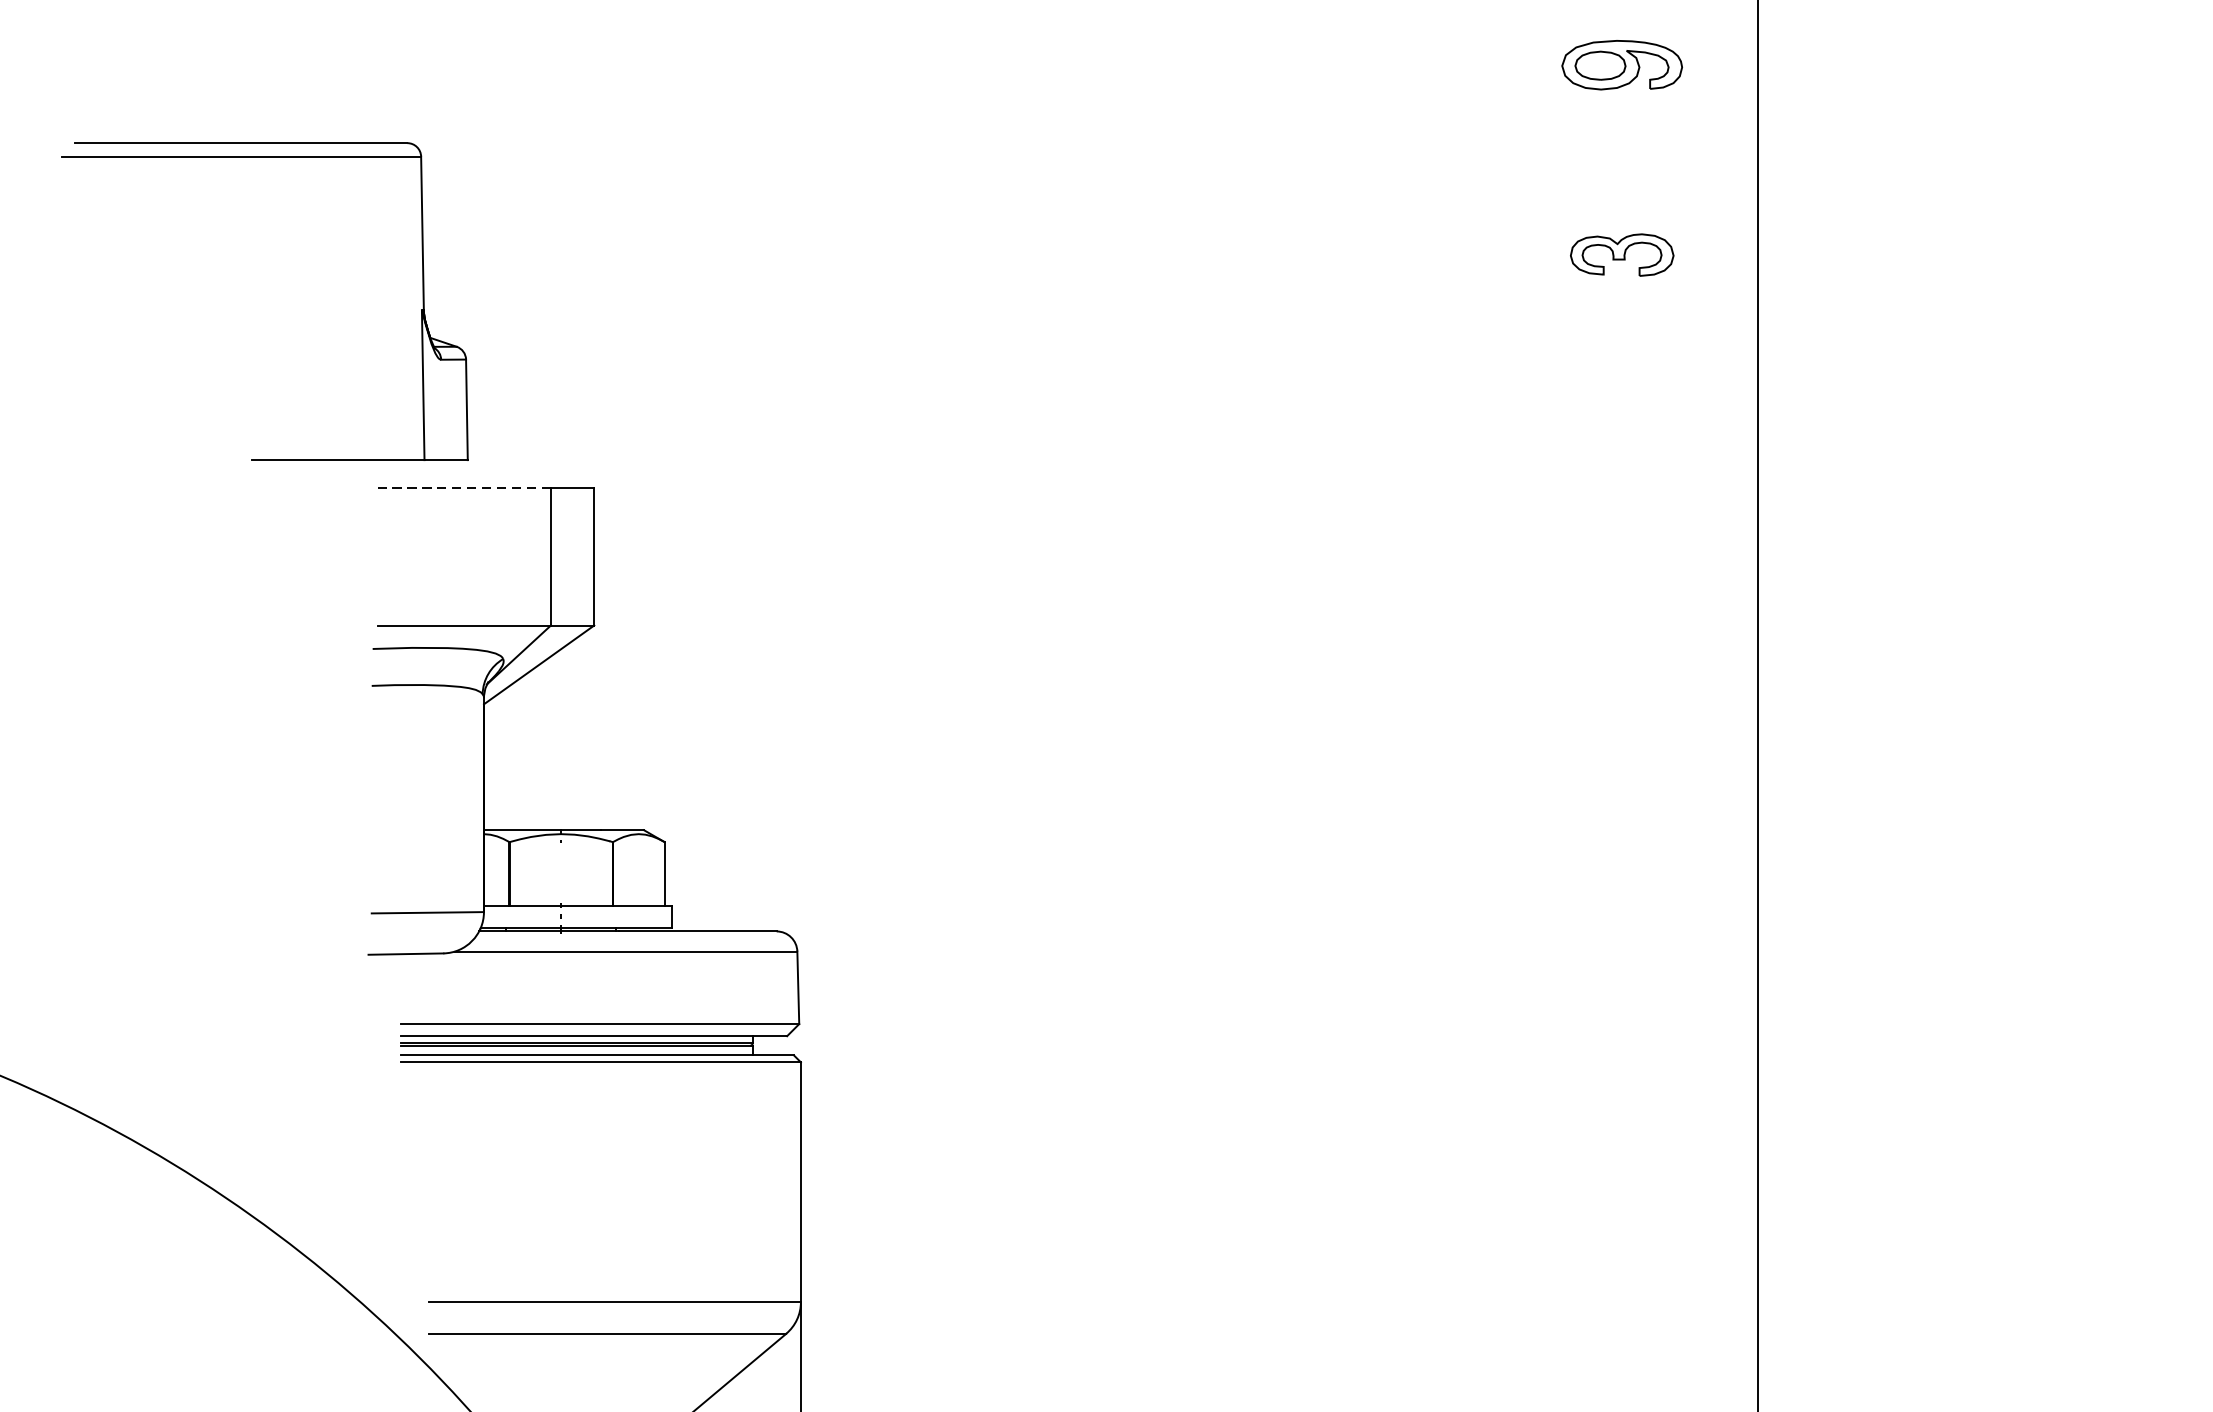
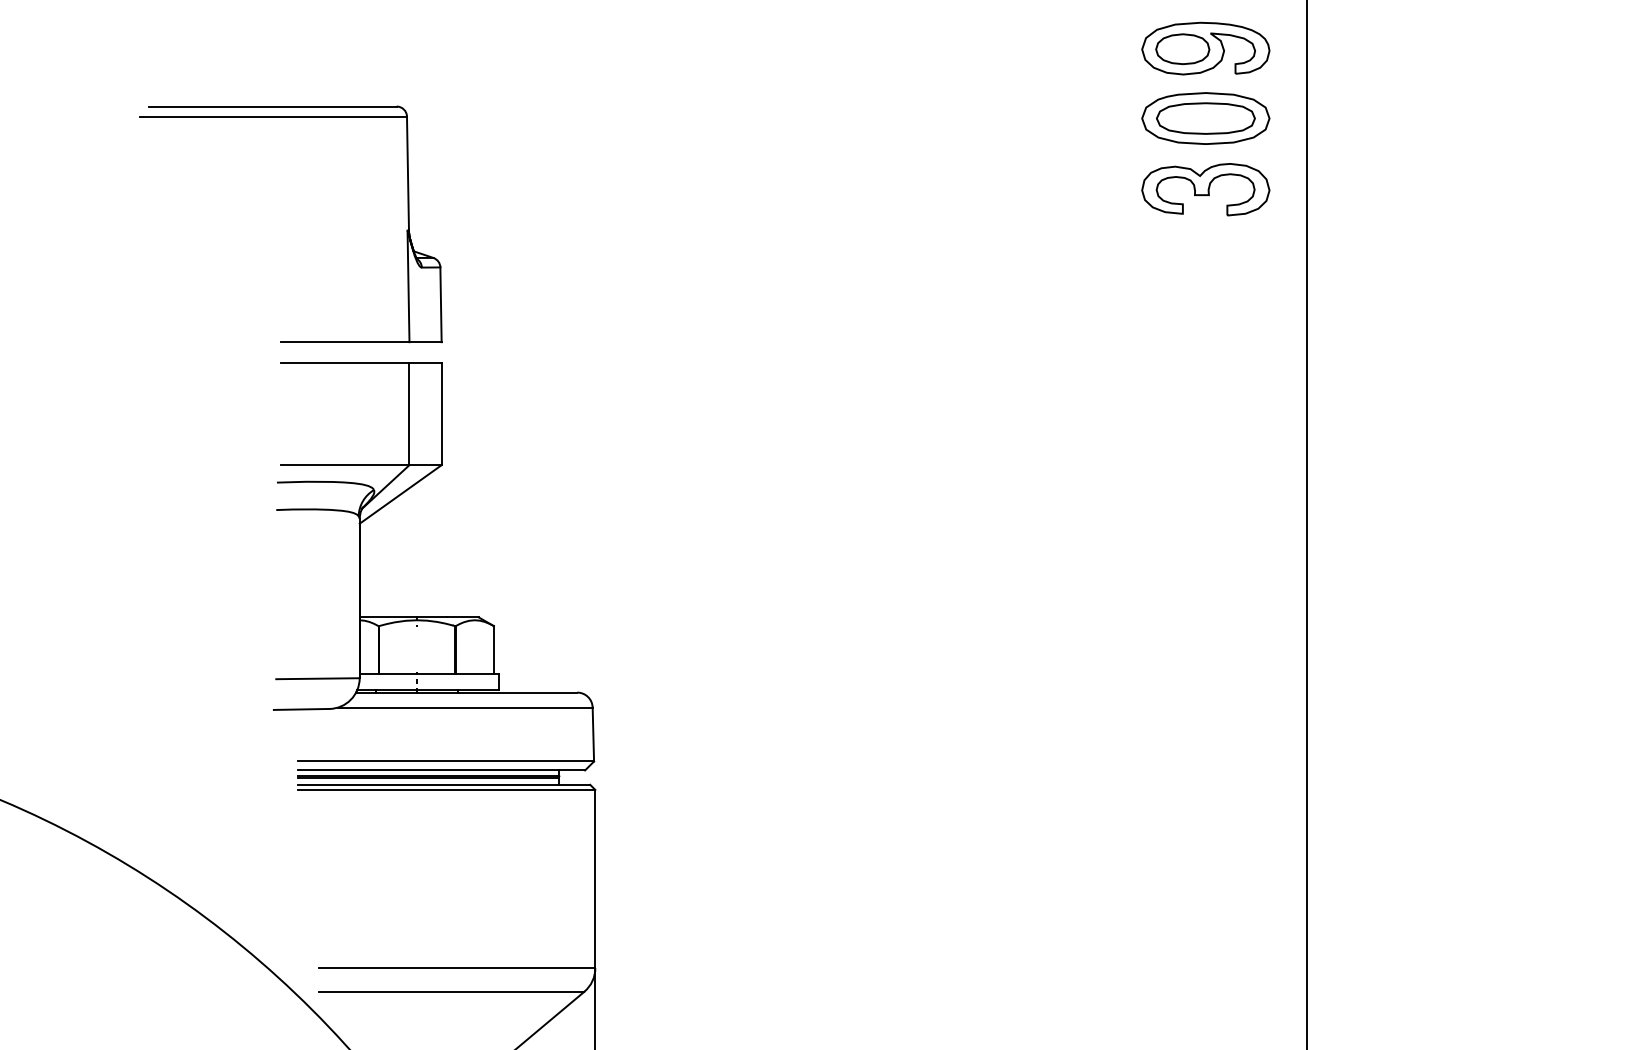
part: (1621, 65) -> (1205, 48), size x1.43
part: (264, 157) -> (290, 117), moved
part: (1621, 159) -> (1205, 118), added
part: (1621, 254) -> (1205, 189), size x1.67
line: (463, 487) -> (344, 362), dashed -> solid

